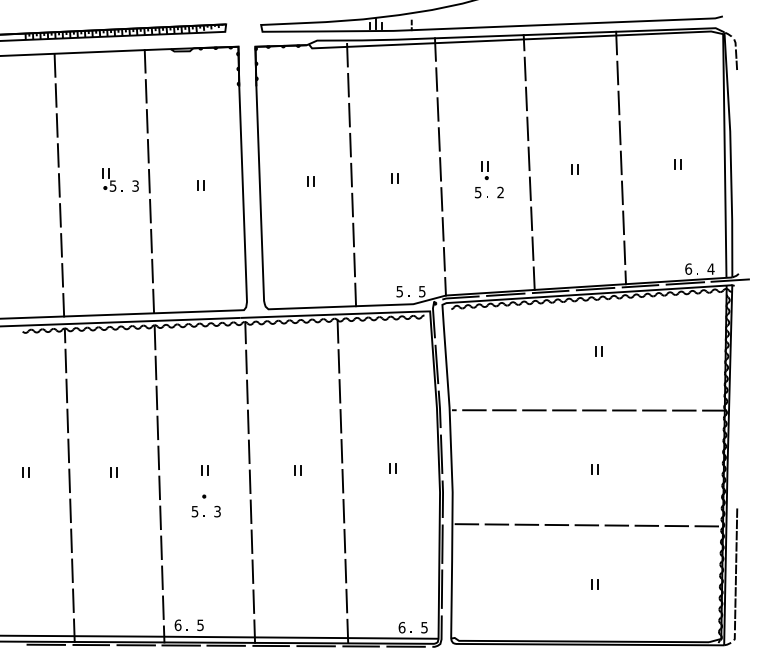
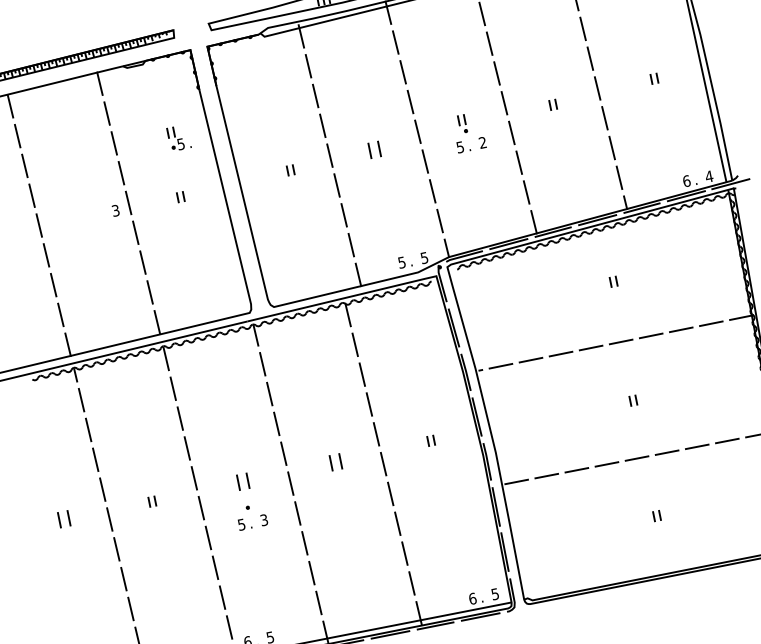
part: (394, 178) -> (373, 150), size x1.6
part: (112, 179) -> (179, 137), moved
part: (204, 470) -> (242, 481), size x1.6
part: (297, 470) -> (335, 462), size x1.6
part: (25, 472) -> (63, 520), size x1.6

